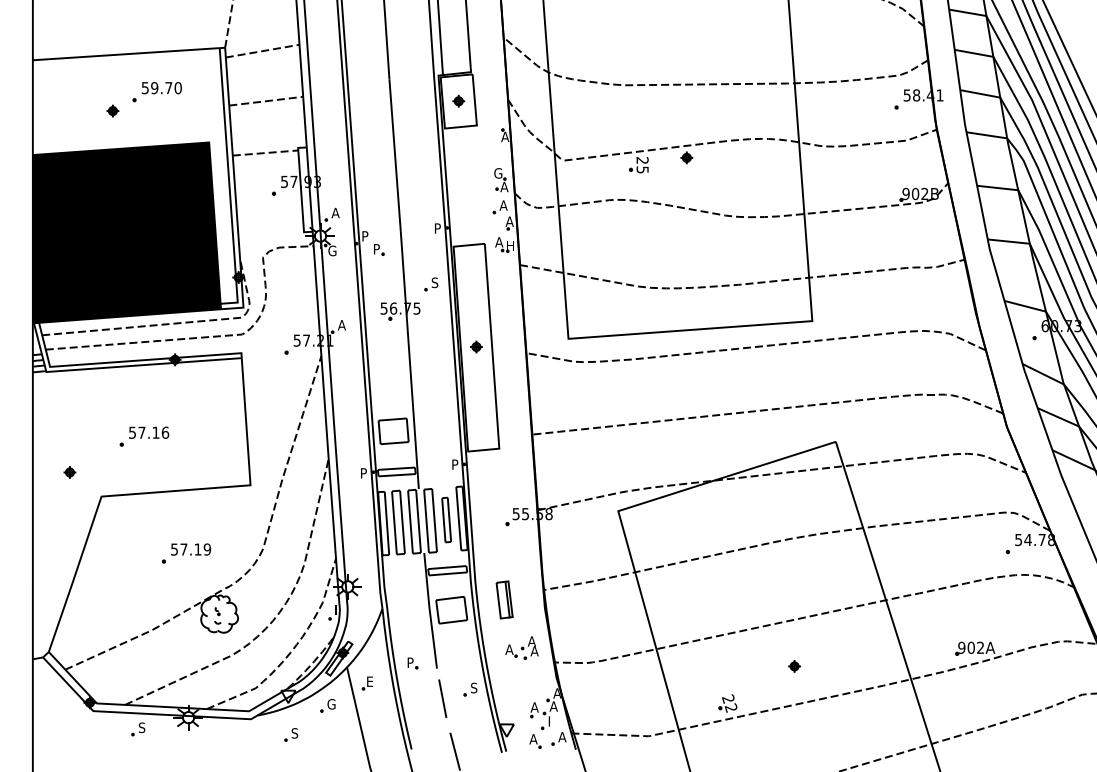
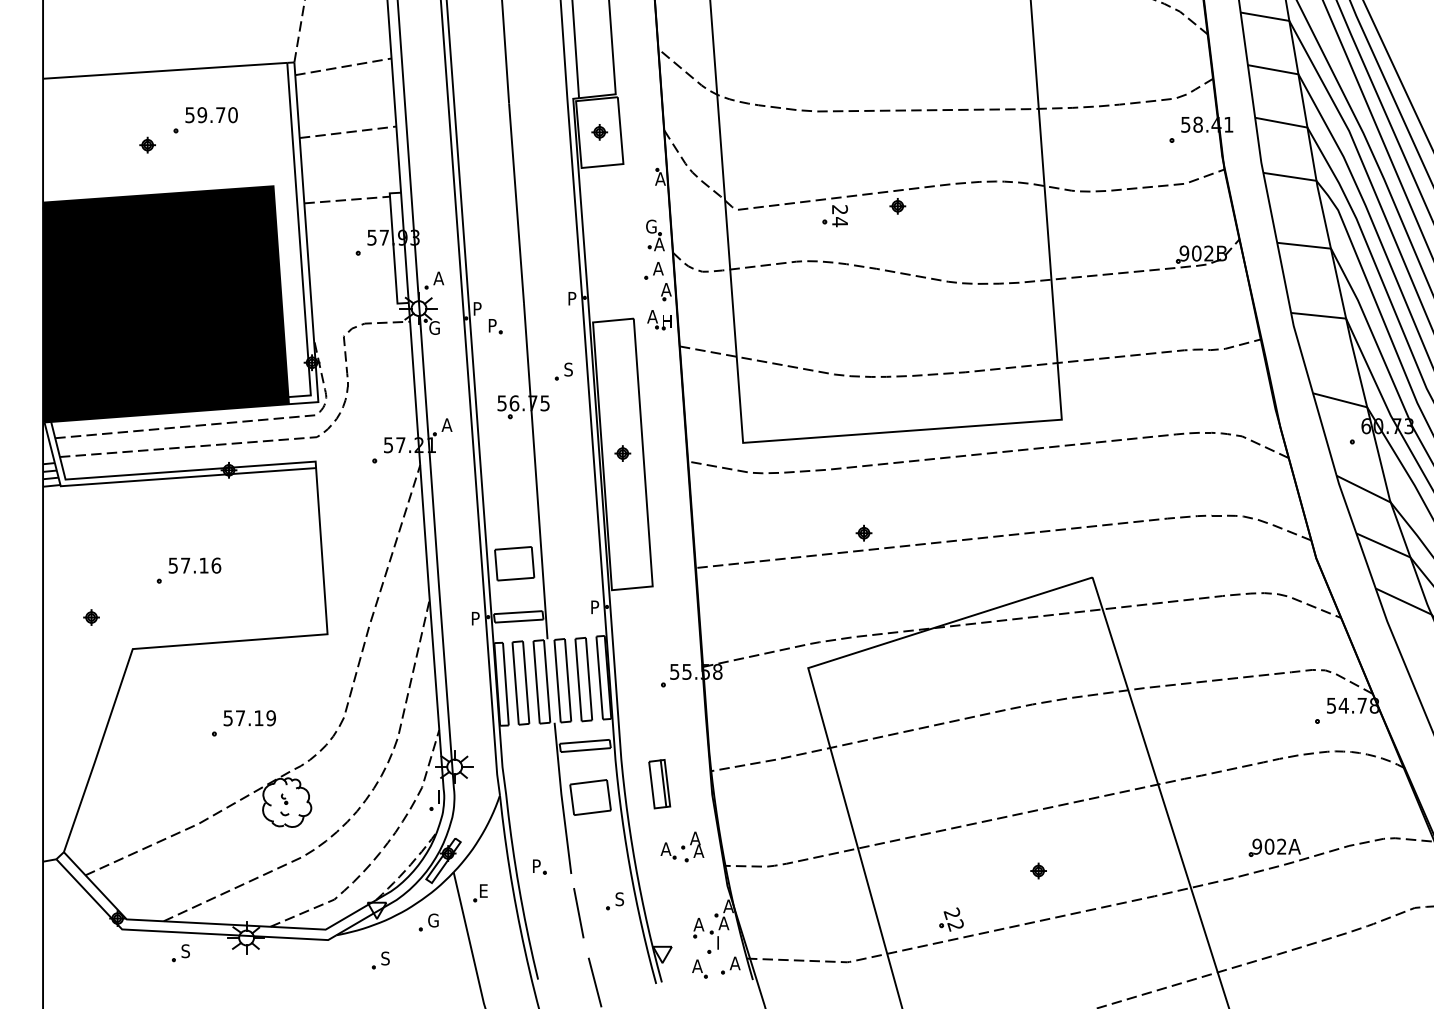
text: (642, 170) -> (839, 222), 25 -> 24
part: (660, 407) -> (863, 532), added
part: (446, 519) -> (583, 679), size x1.43

